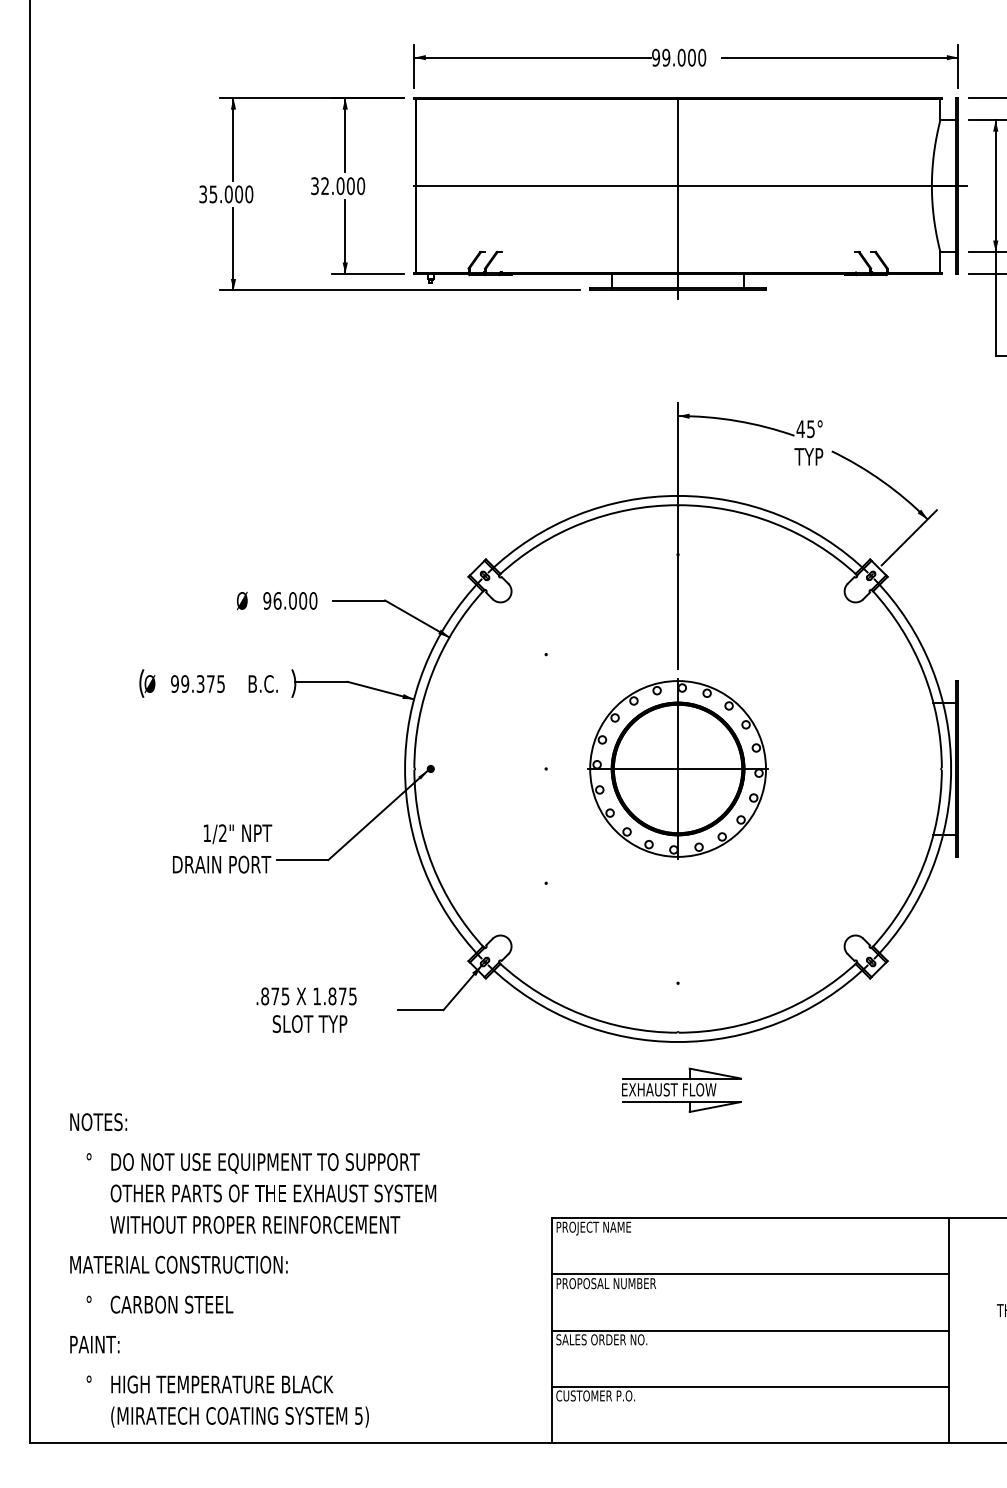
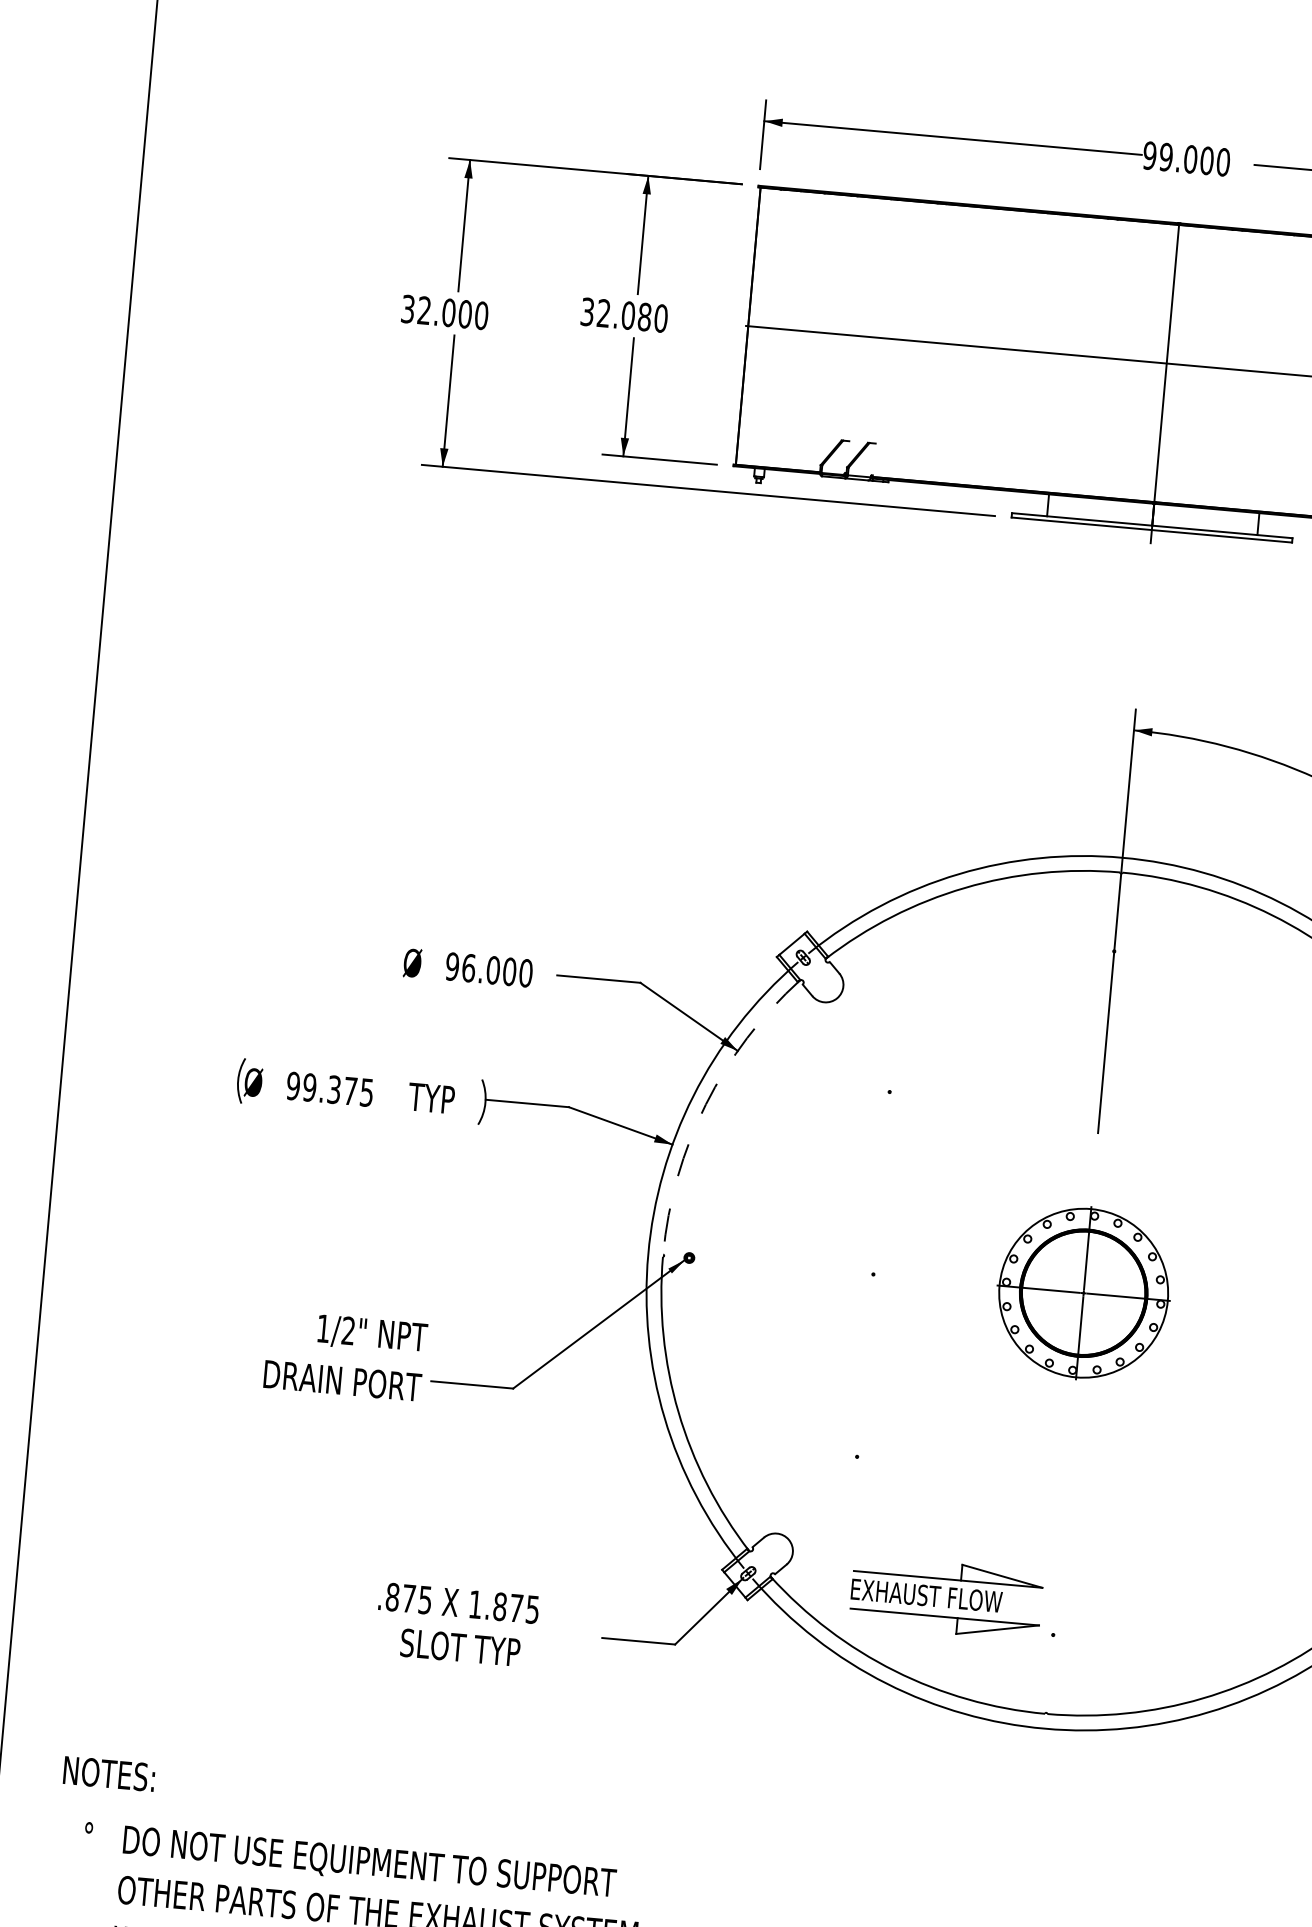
text: (350, 185) -> (644, 315), 32.000 -> 32.080
text: (213, 194) -> (424, 310), 35.000 -> 32.000
arc: (432, 672) -> (705, 1104), solid -> dashed
text: (262, 683) -> (433, 1097), B.C. -> TYP
part: (677, 768) -> (1082, 1292), size x0.6
part: (681, 1089) -> (946, 1596), moved

